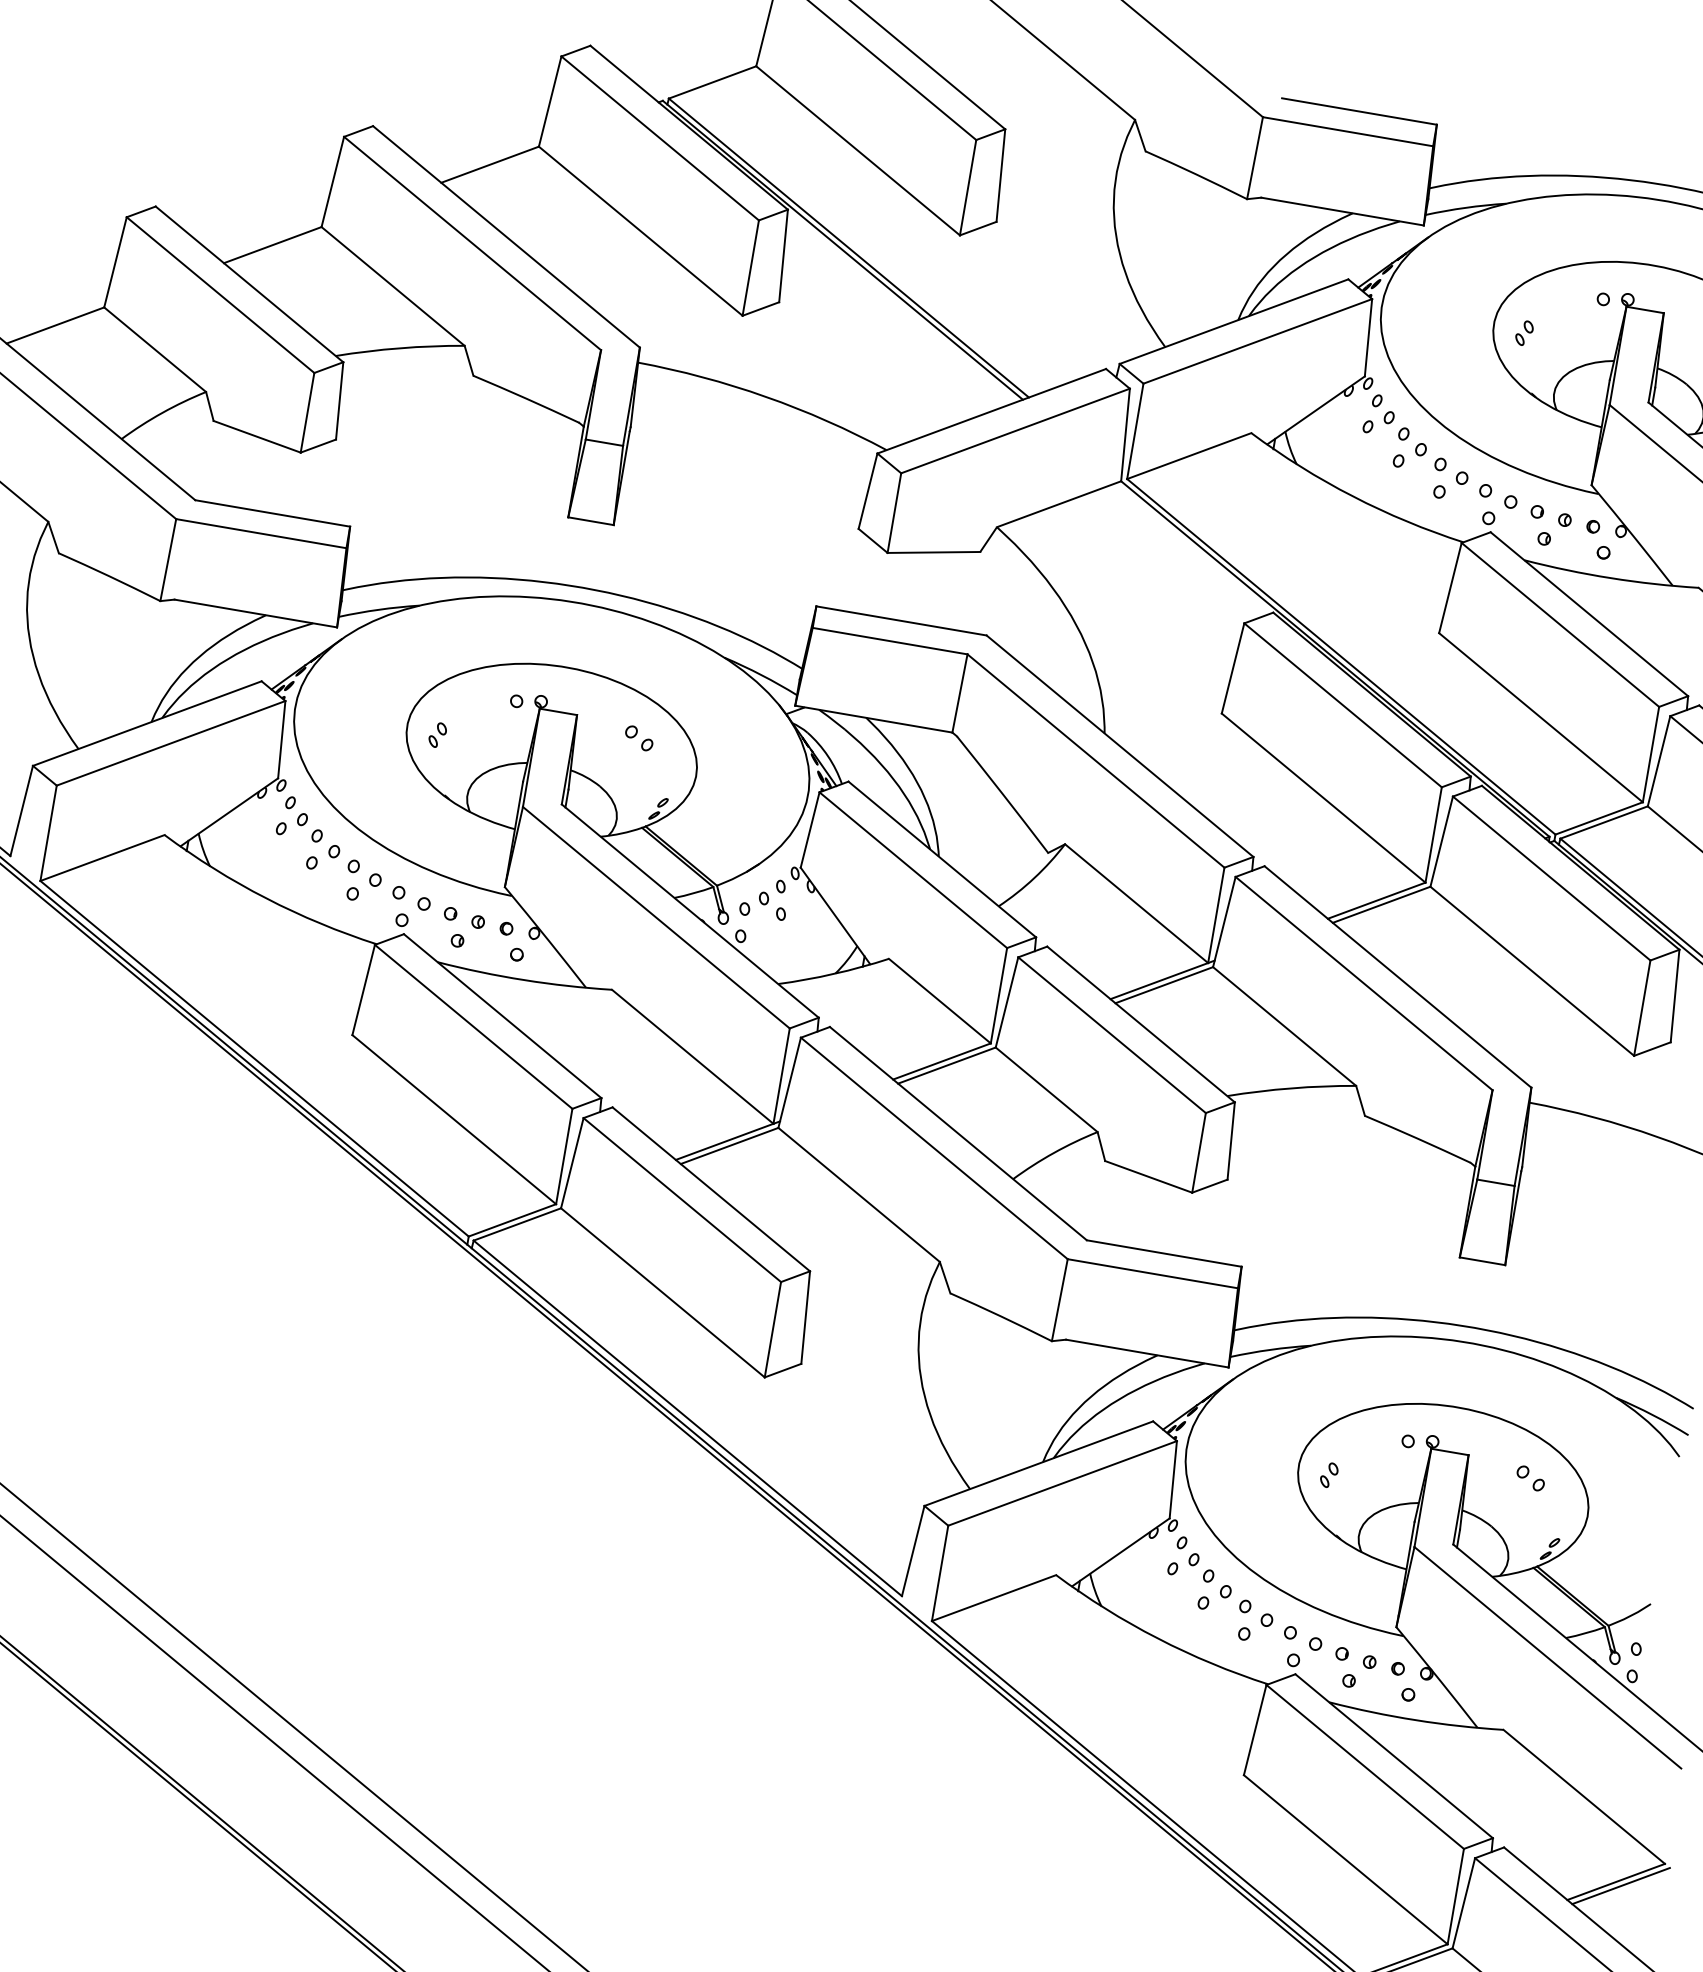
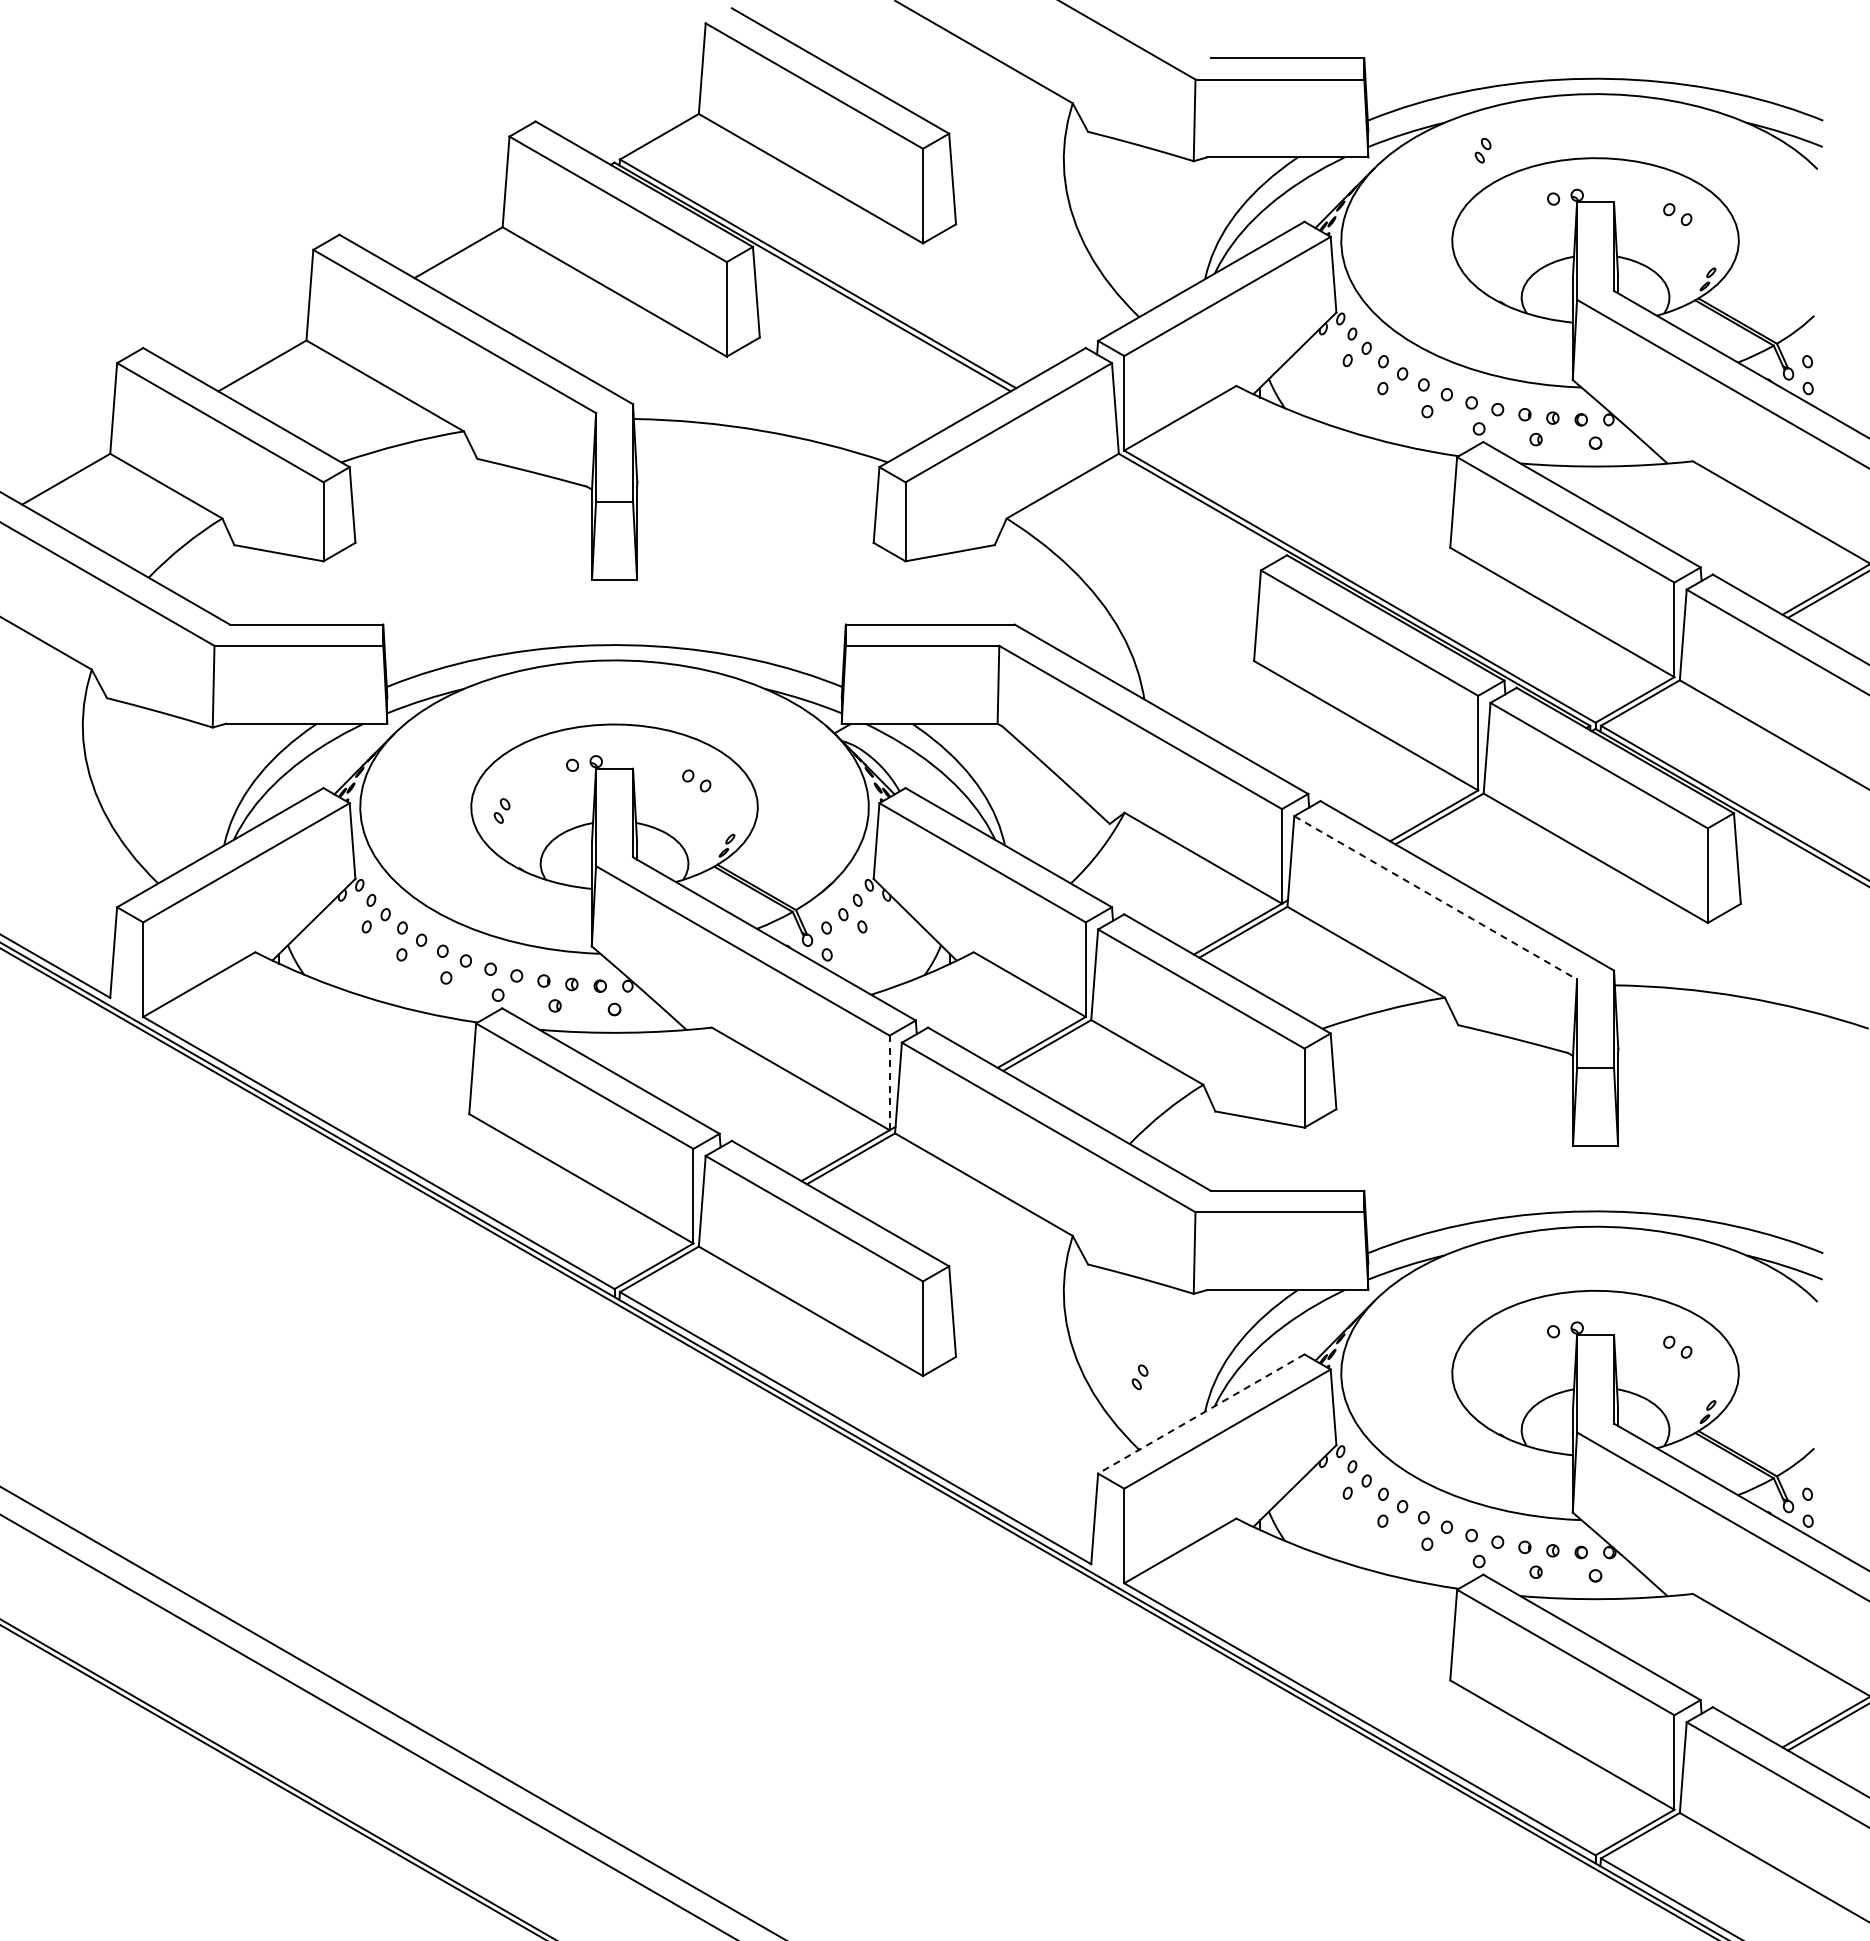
part: (1523, 332) -> (1482, 150), moved
line: (1364, 984) -> (1436, 898), solid -> dashed
line: (781, 1075) -> (889, 1082), solid -> dashed
line: (1037, 1464) -> (1200, 1414), solid -> dashed
part: (1328, 1475) -> (1139, 1377), moved

